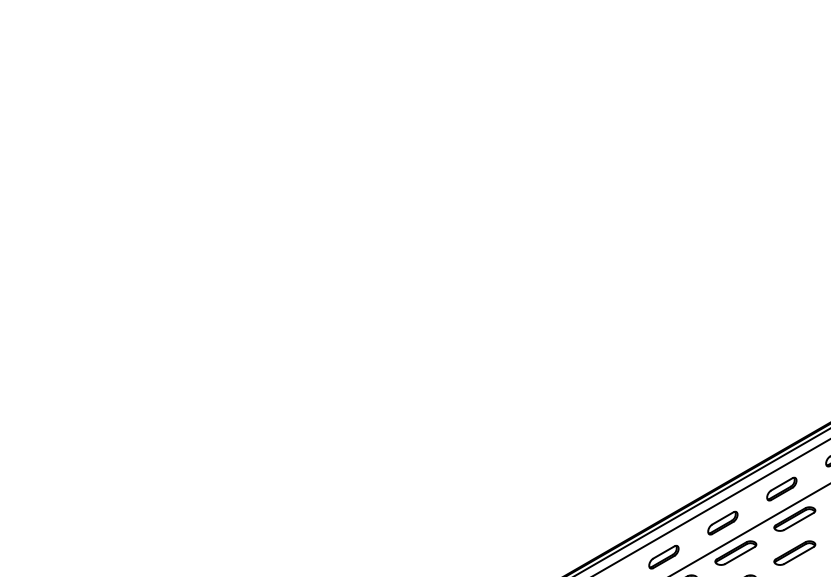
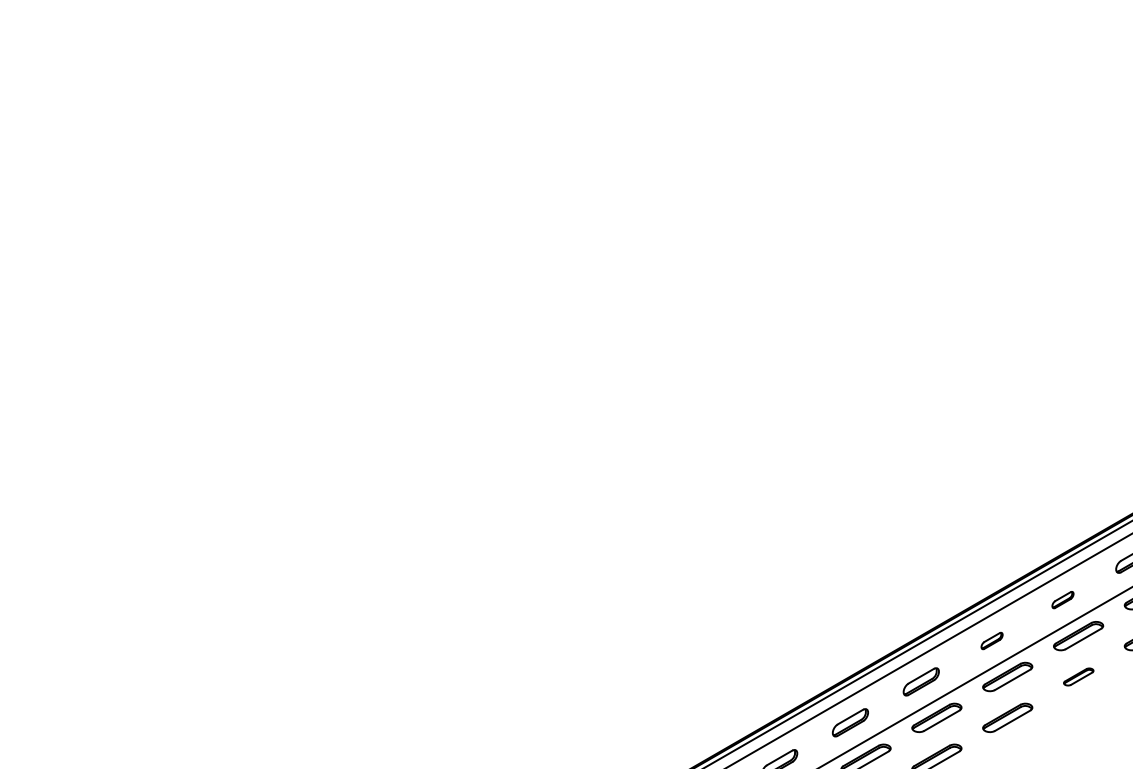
part: (781, 488) -> (1062, 599), size x0.6
part: (722, 522) -> (991, 640), size x0.6
part: (794, 552) -> (1078, 676), size x0.6

